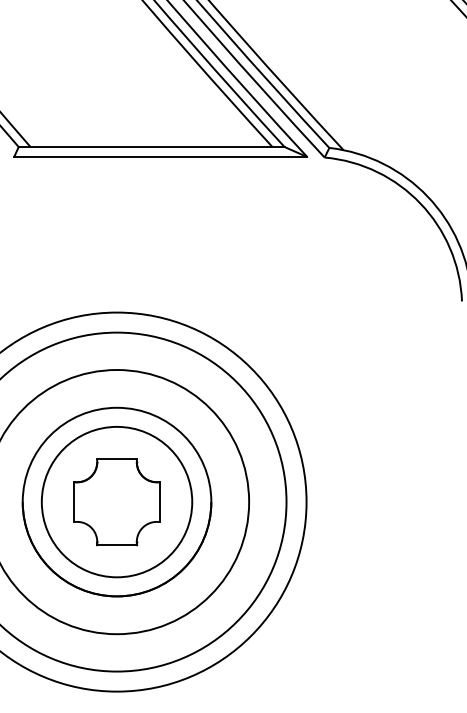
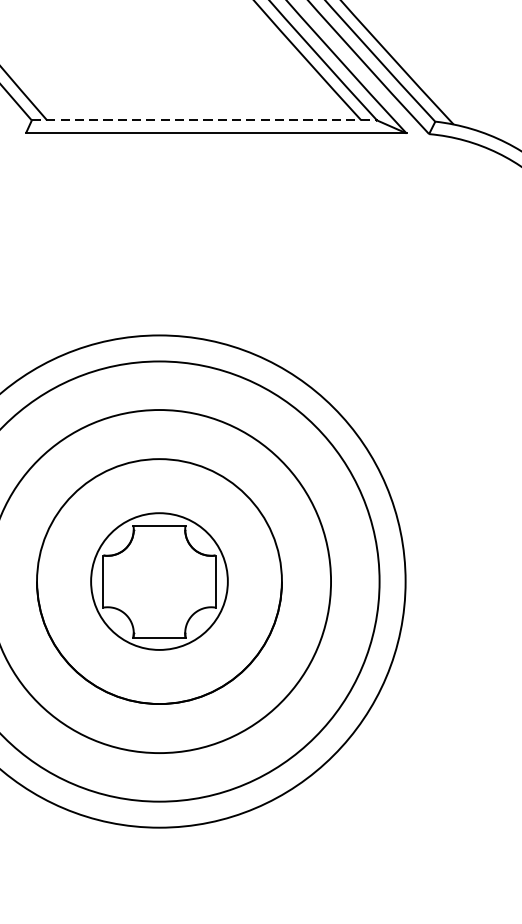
line: (151, 146) -> (204, 119), solid -> dashed
circle: (116, 501) -> (158, 580), size x0.7

